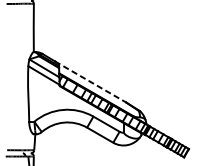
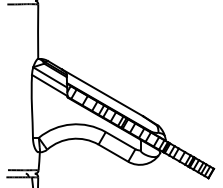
line: (90, 81) -> (102, 92), dashed -> solid

